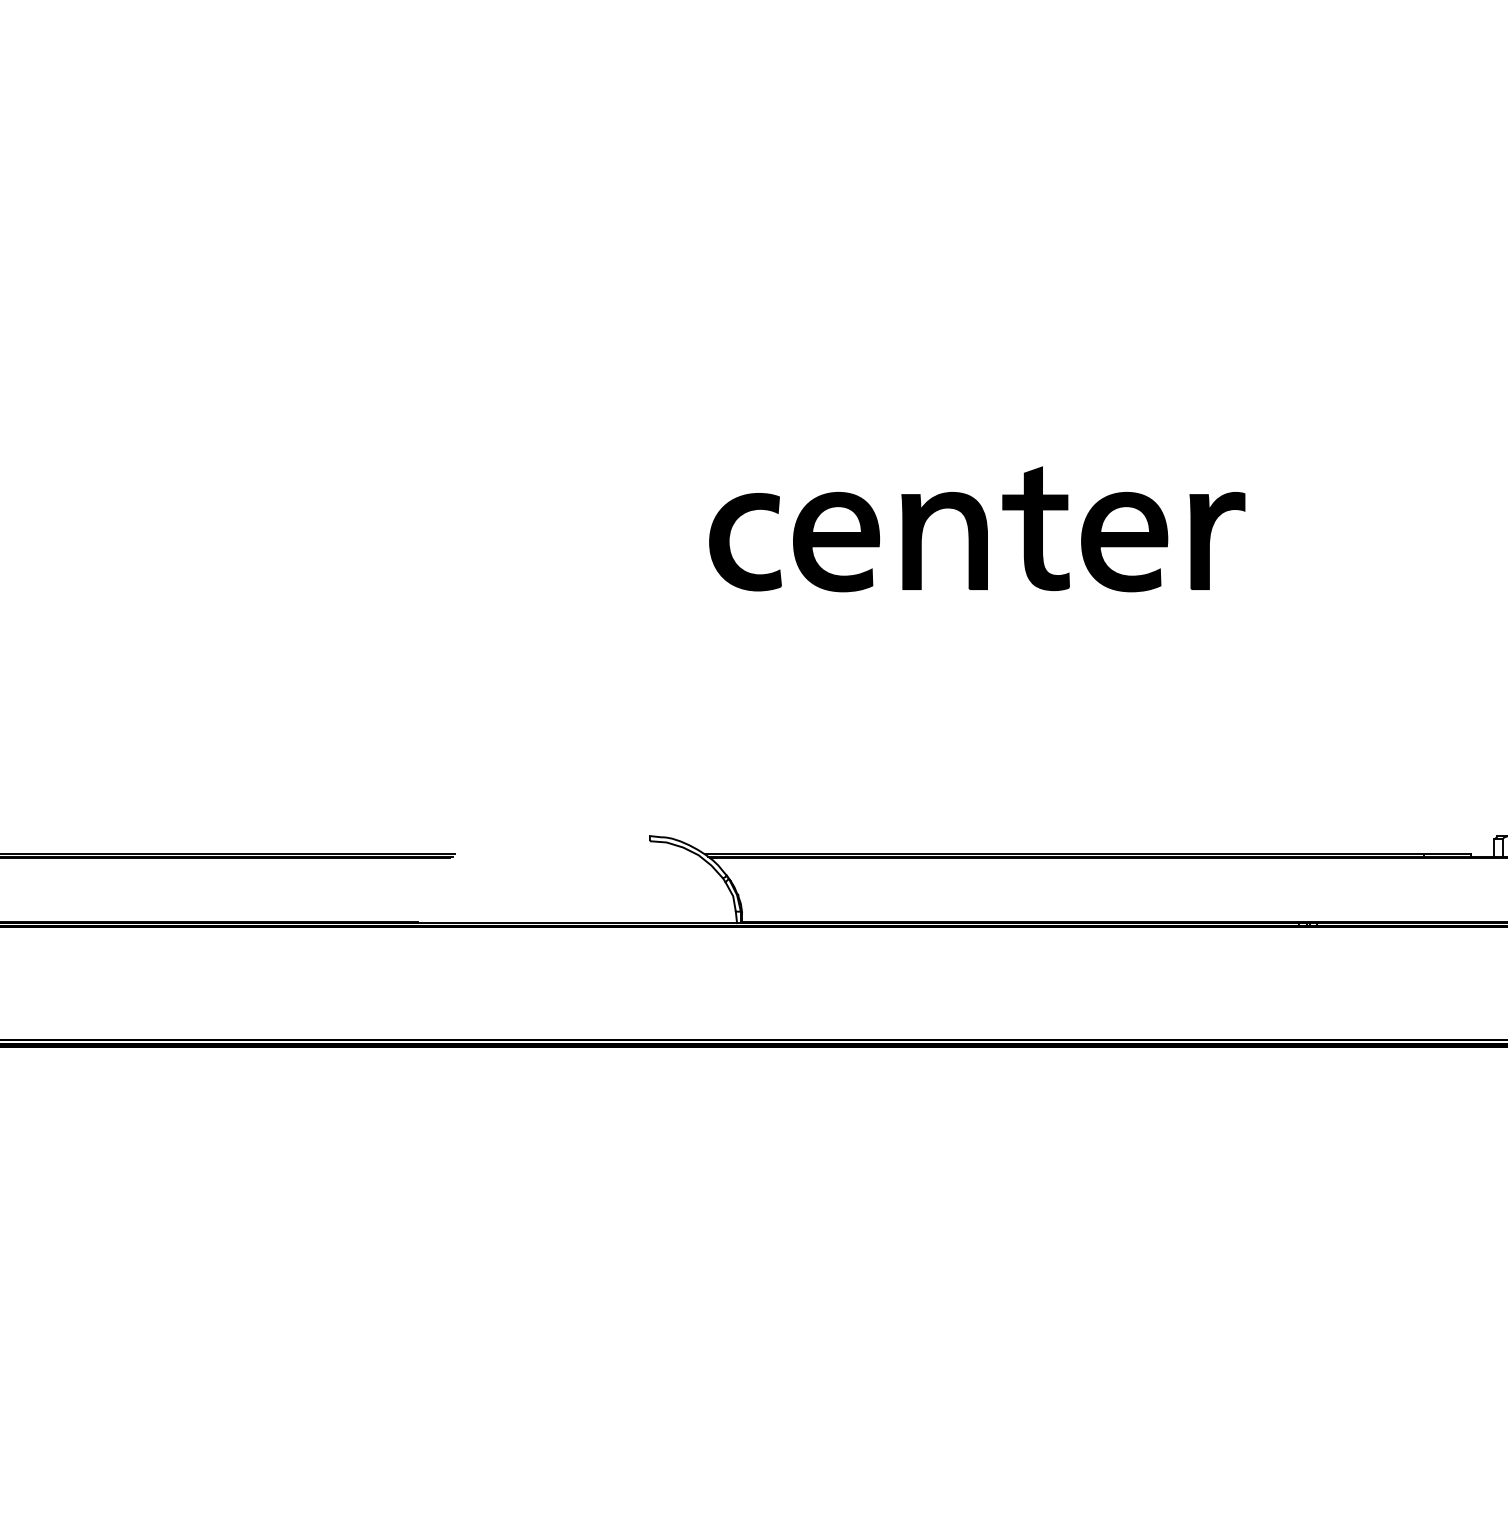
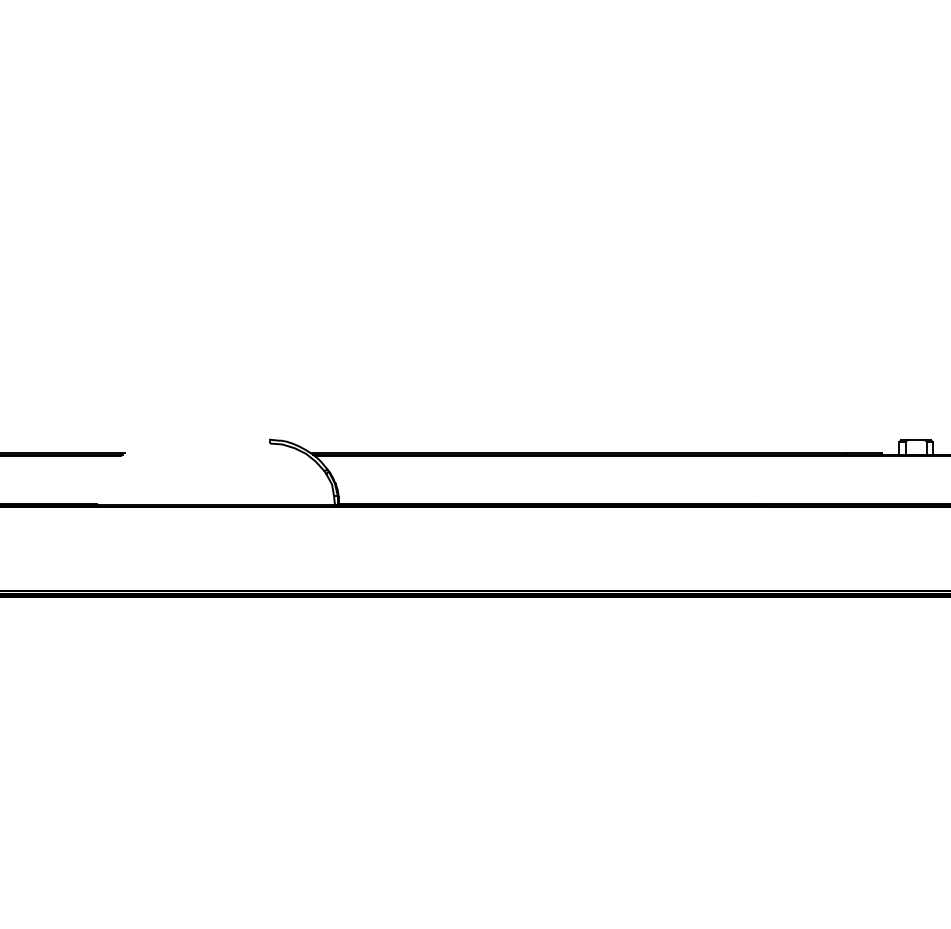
part: (977, 529) -> (514, 211), removed

